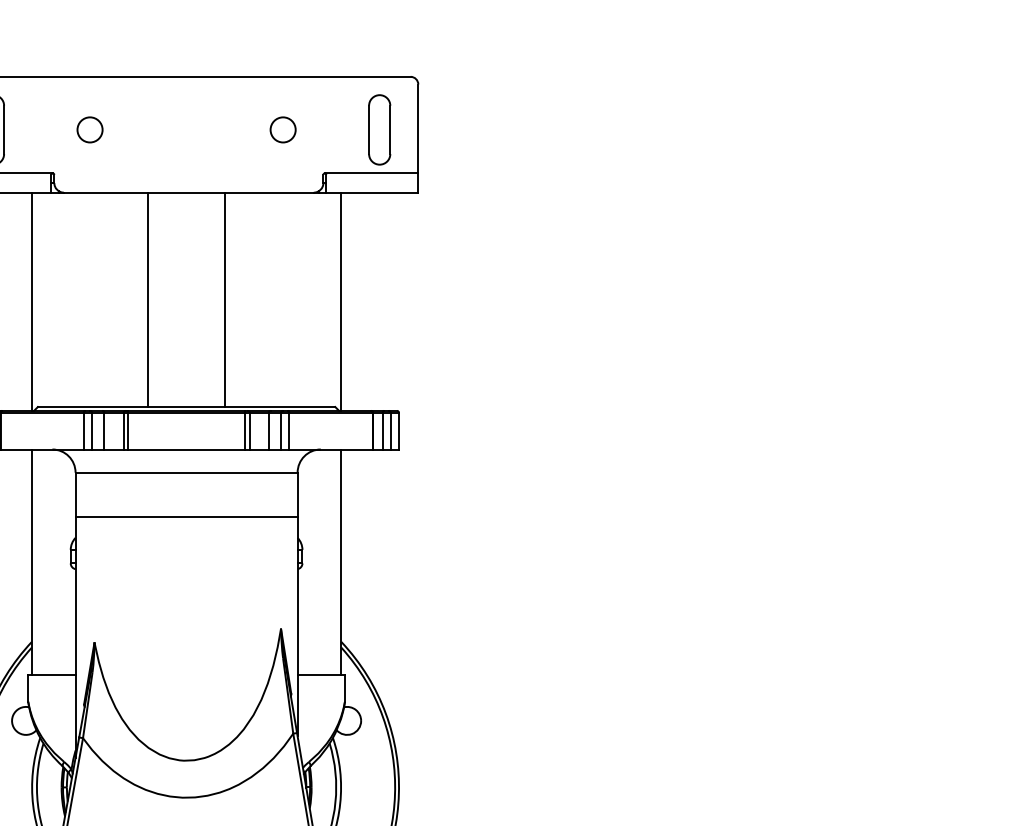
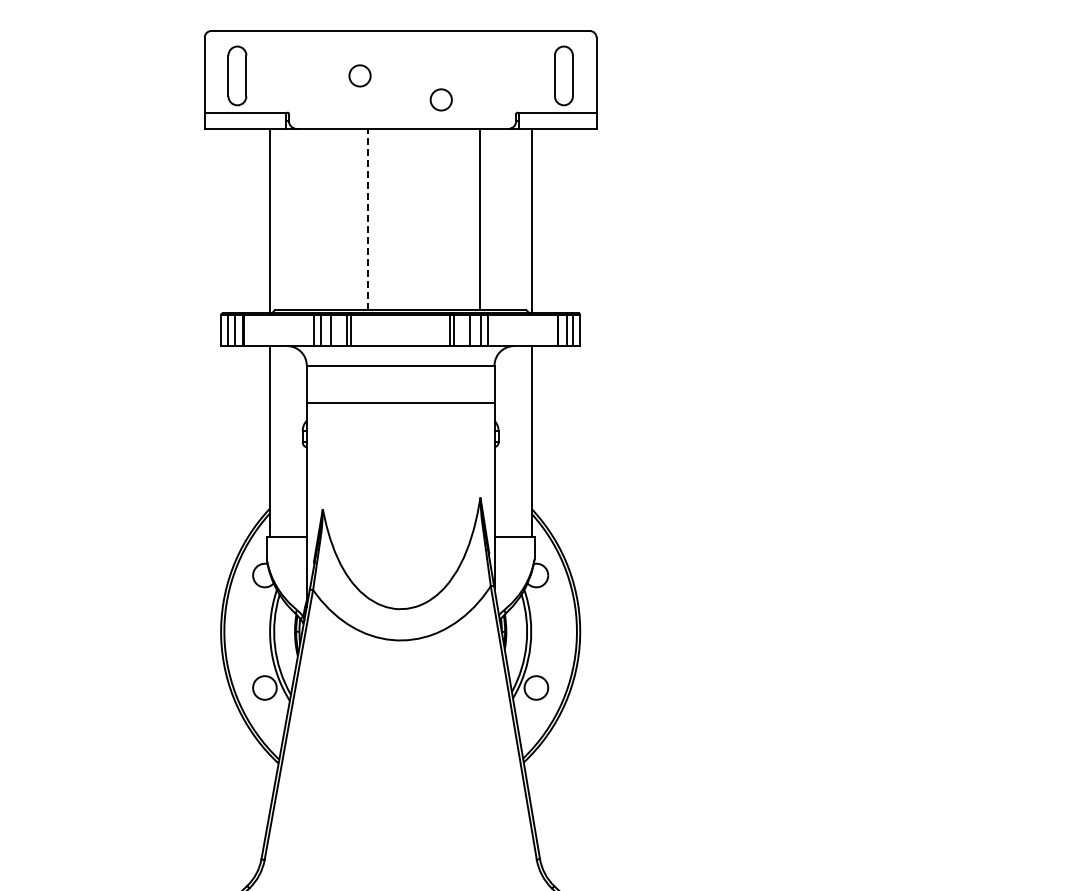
circle: (89, 129) -> (359, 75), moved
circle: (282, 129) -> (440, 99), moved
line: (148, 299) -> (368, 219), solid -> dashed
line: (225, 299) -> (480, 219), moved

